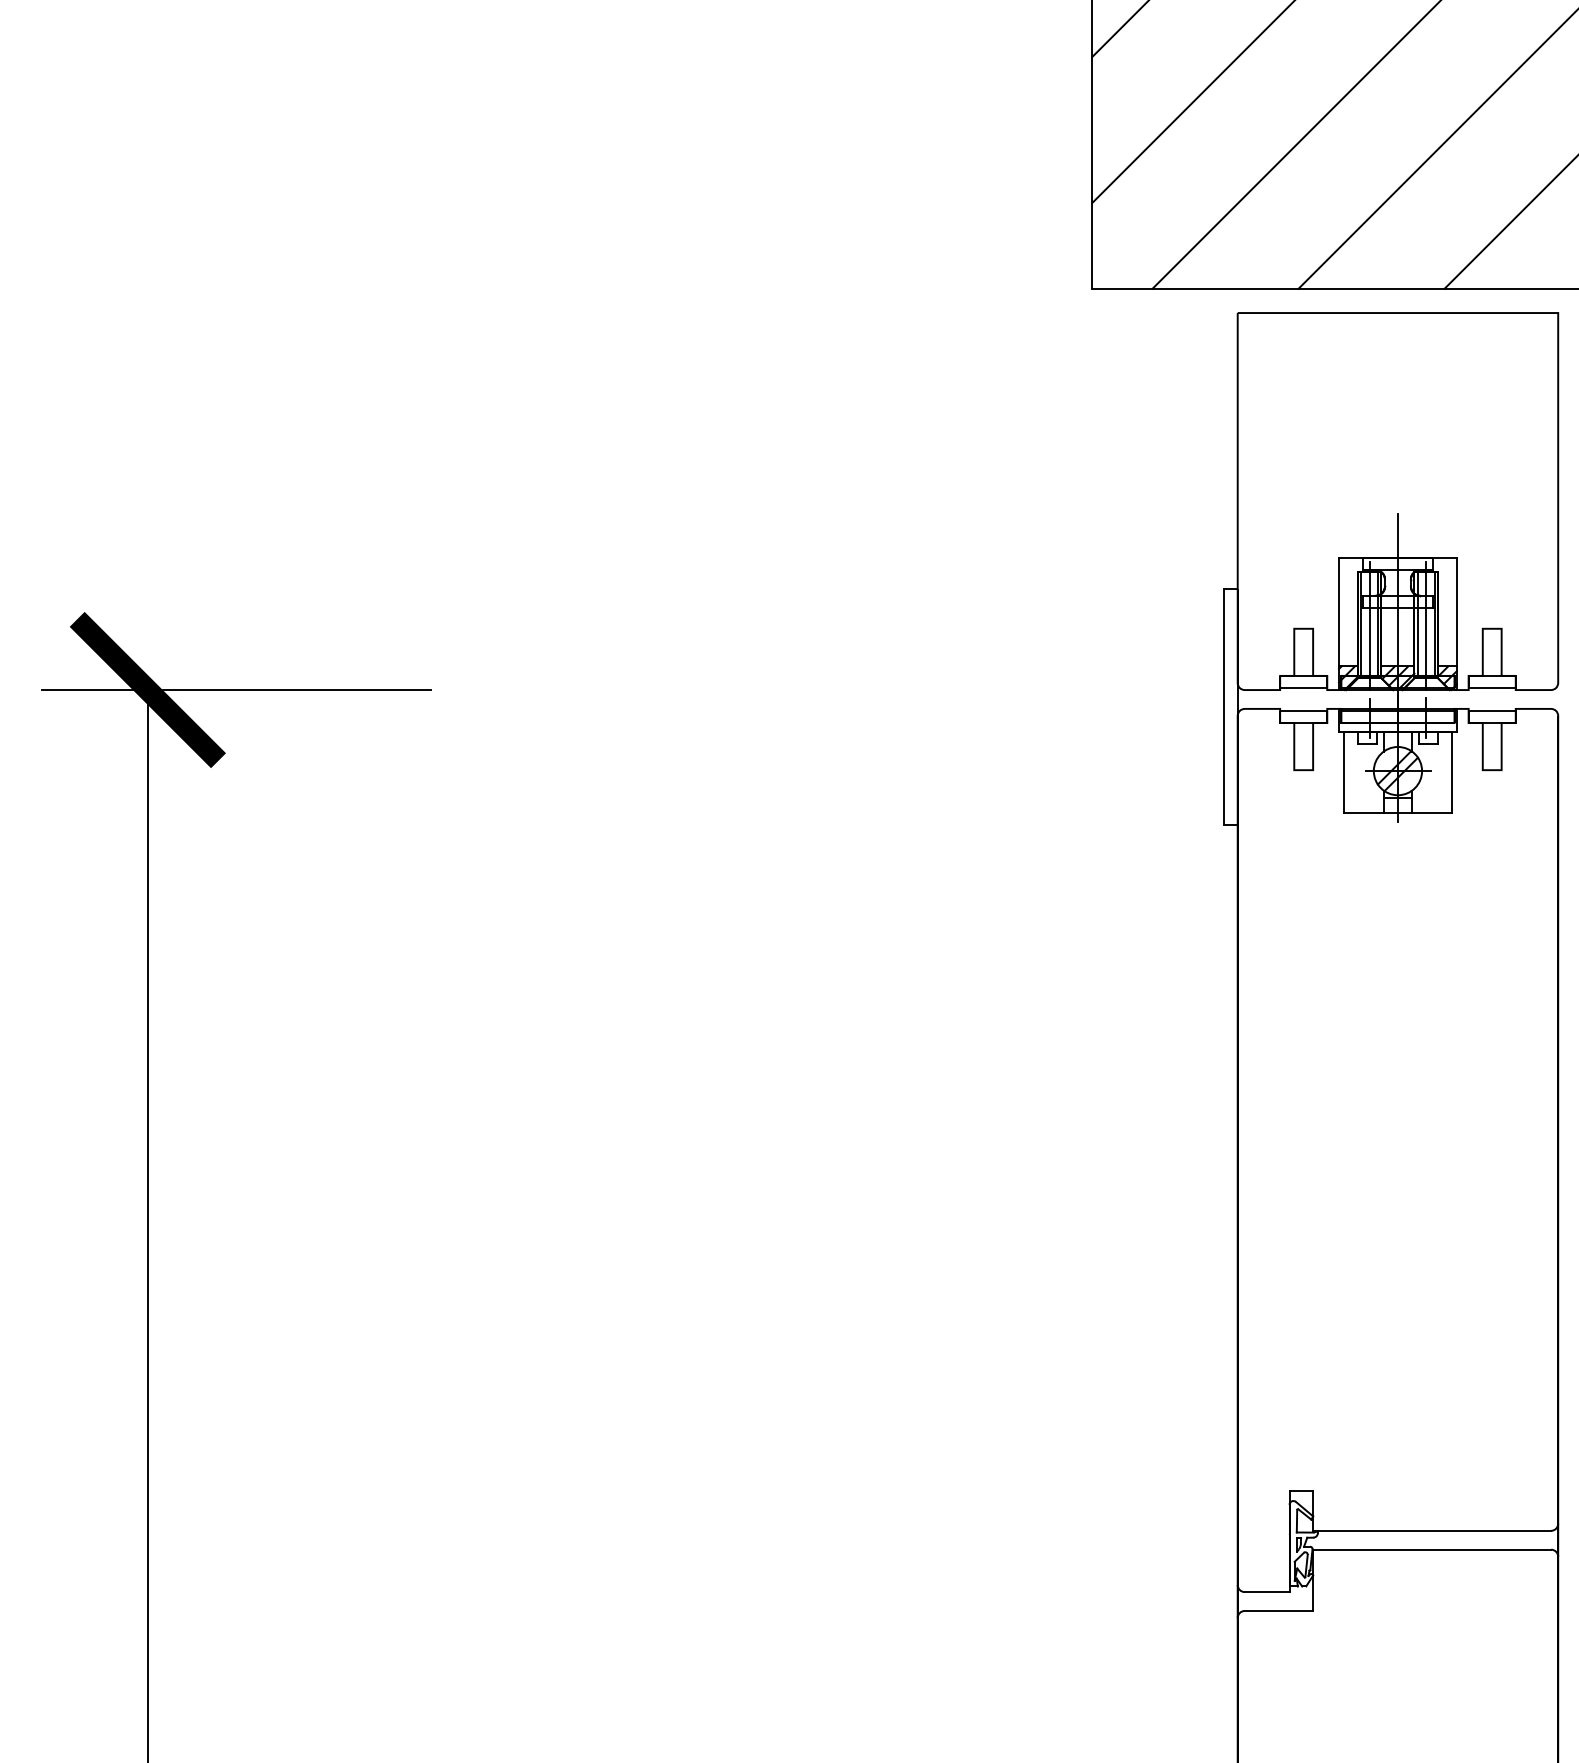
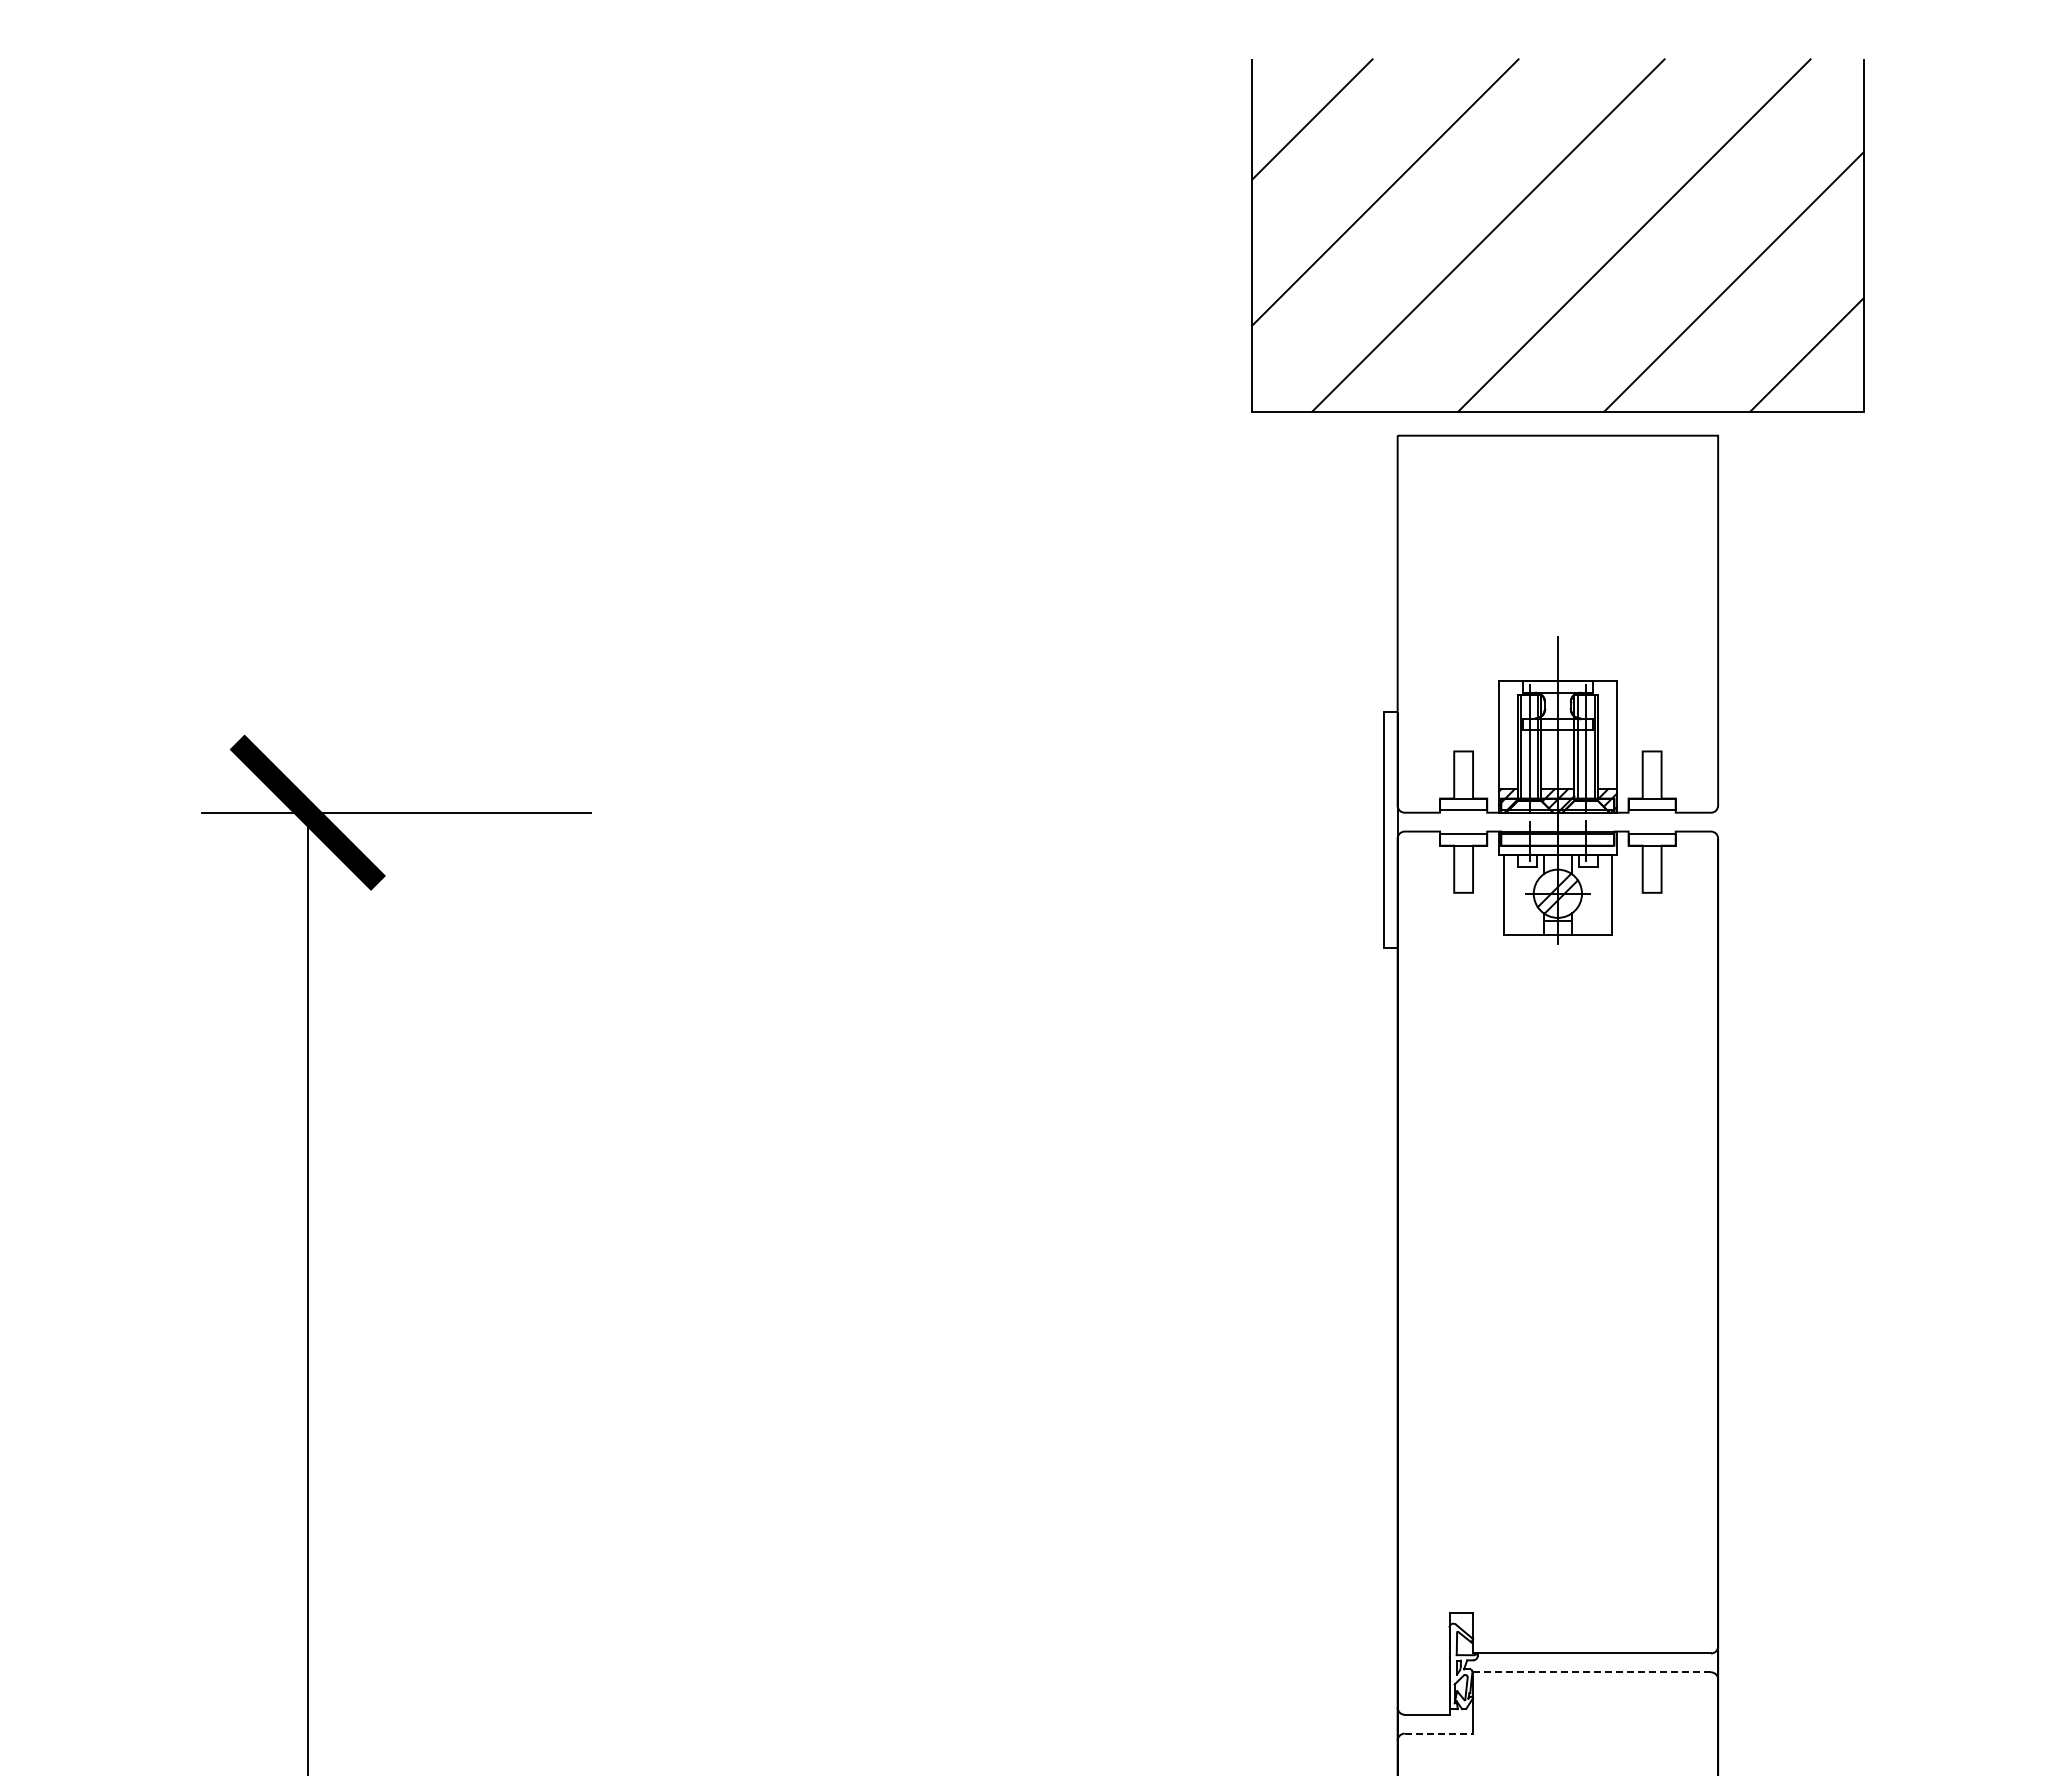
line: (1432, 1549) -> (1592, 1672), solid -> dashed
line: (1279, 1610) -> (1439, 1733), solid -> dashed

